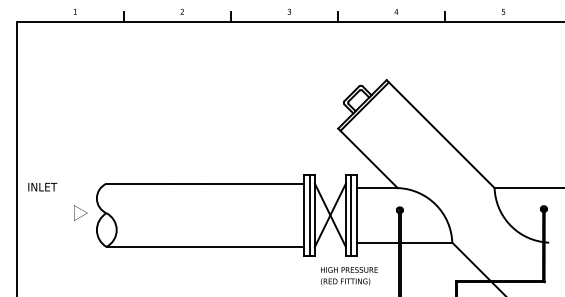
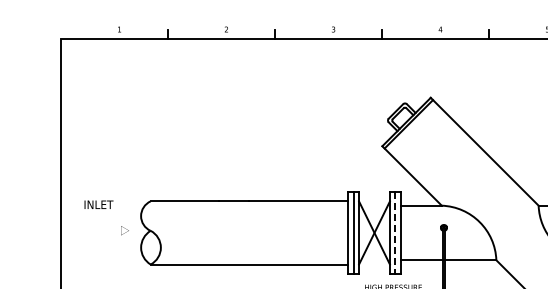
text: (42, 187) -> (98, 205), moved
part: (80, 212) -> (124, 230), size x0.6
line: (351, 215) -> (395, 233), solid -> dashed

